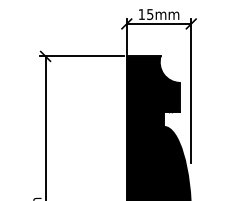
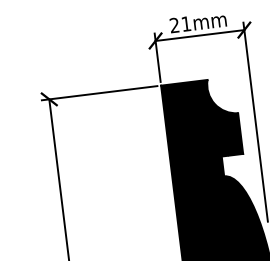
text: (145, 14) -> (179, 24), 15mm -> 21mm

